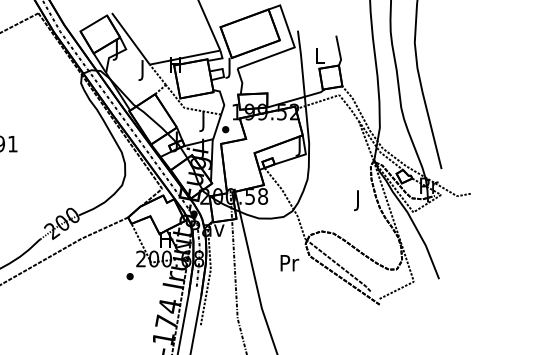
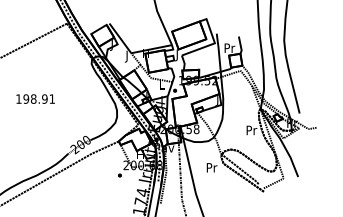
text: (320, 54) -> (229, 47), L -> Pr
text: (203, 122) -> (162, 86), J -> L
text: (358, 200) -> (251, 131), J -> Pr

